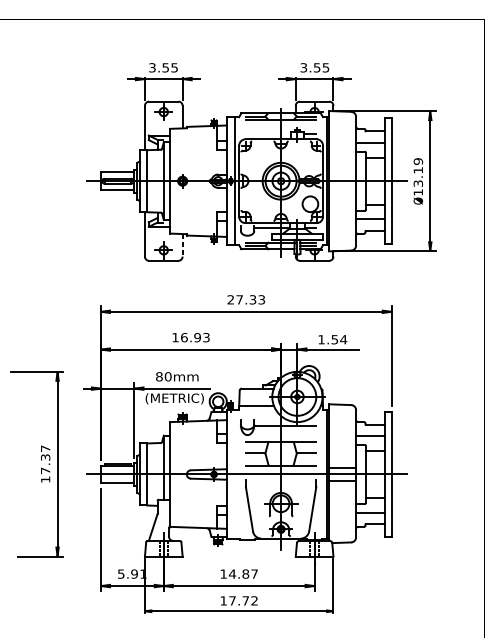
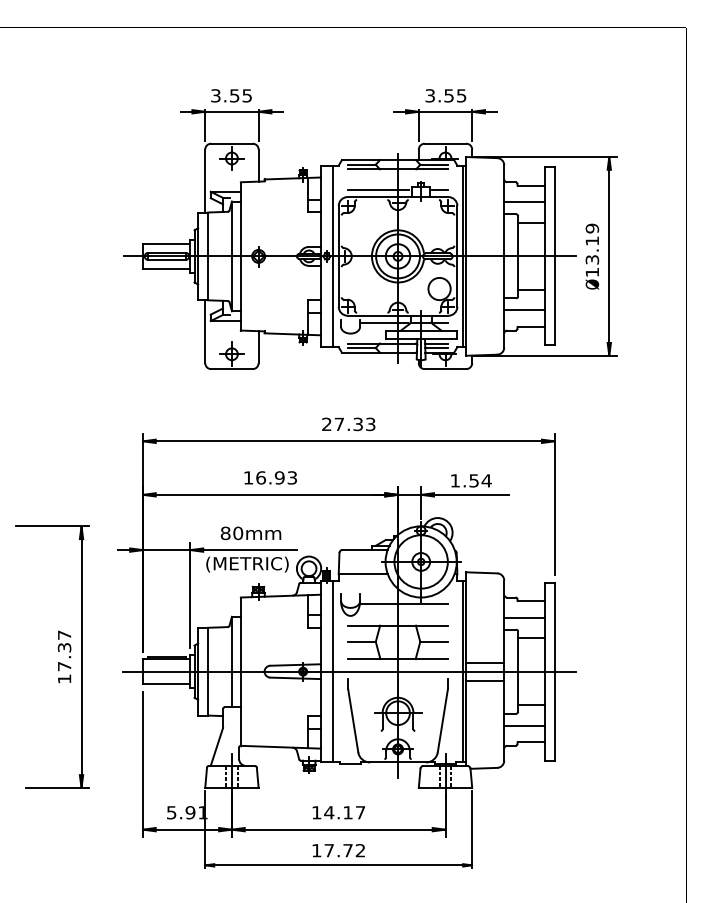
line: (267, 133) -> (378, 189), added
line: (182, 245) -> (258, 347), dashed -> solid
line: (234, 474) -> (332, 671), added
text: (245, 573) -> (347, 812), 14.87 -> 14.17

